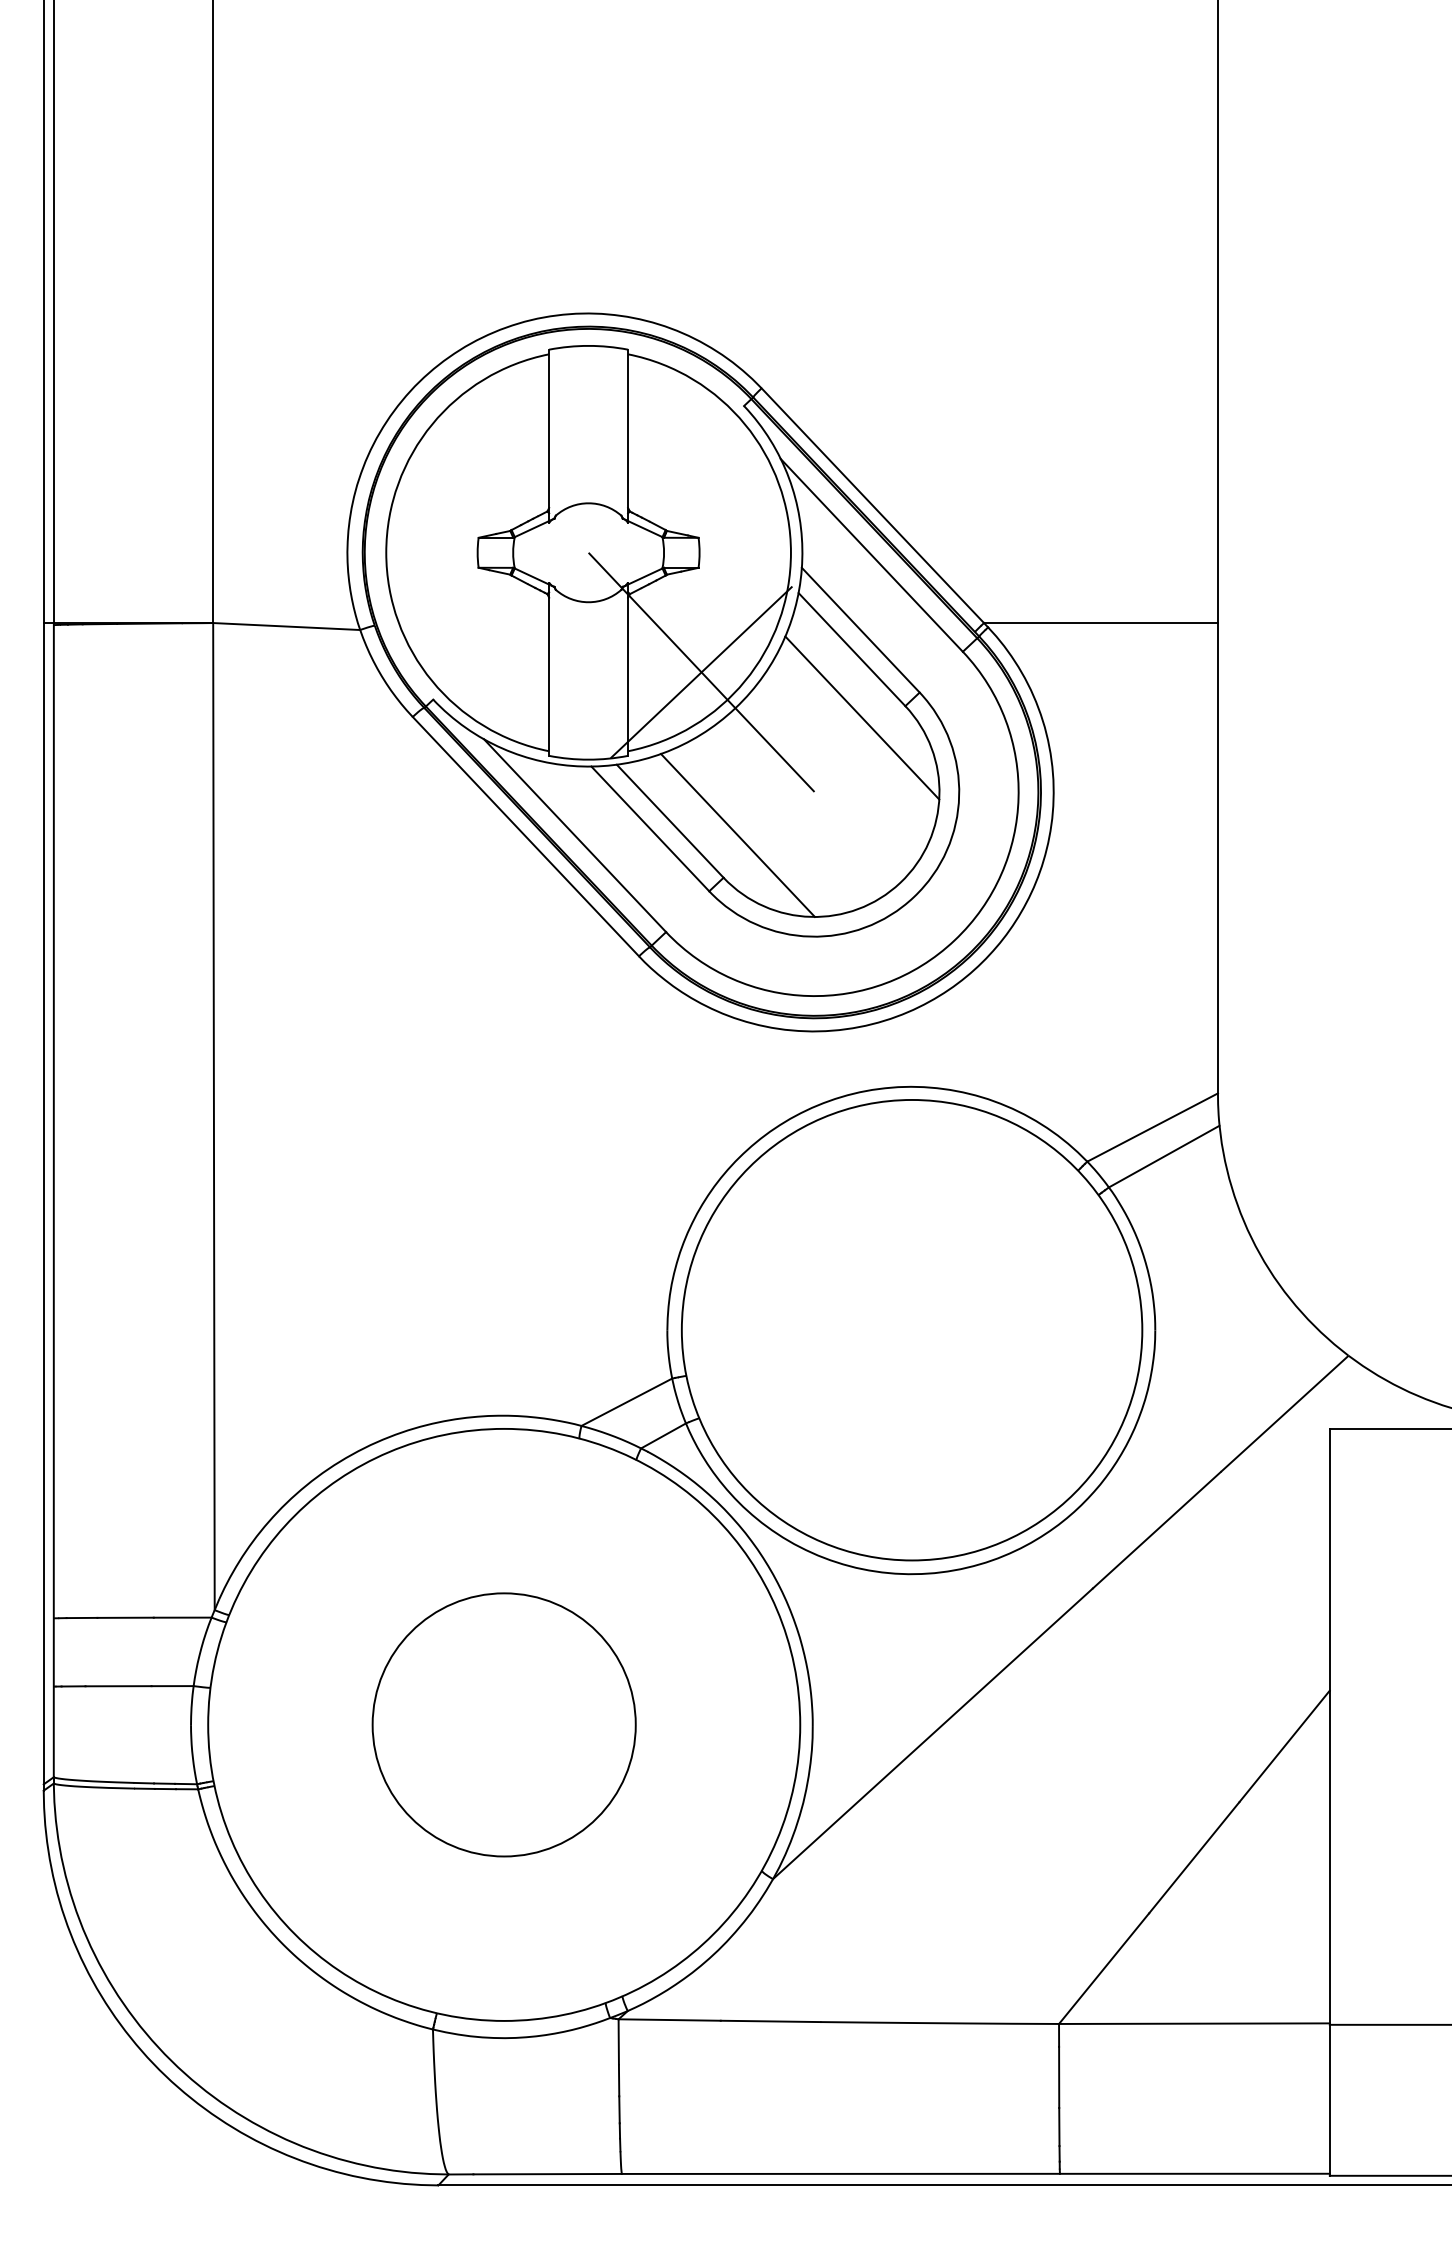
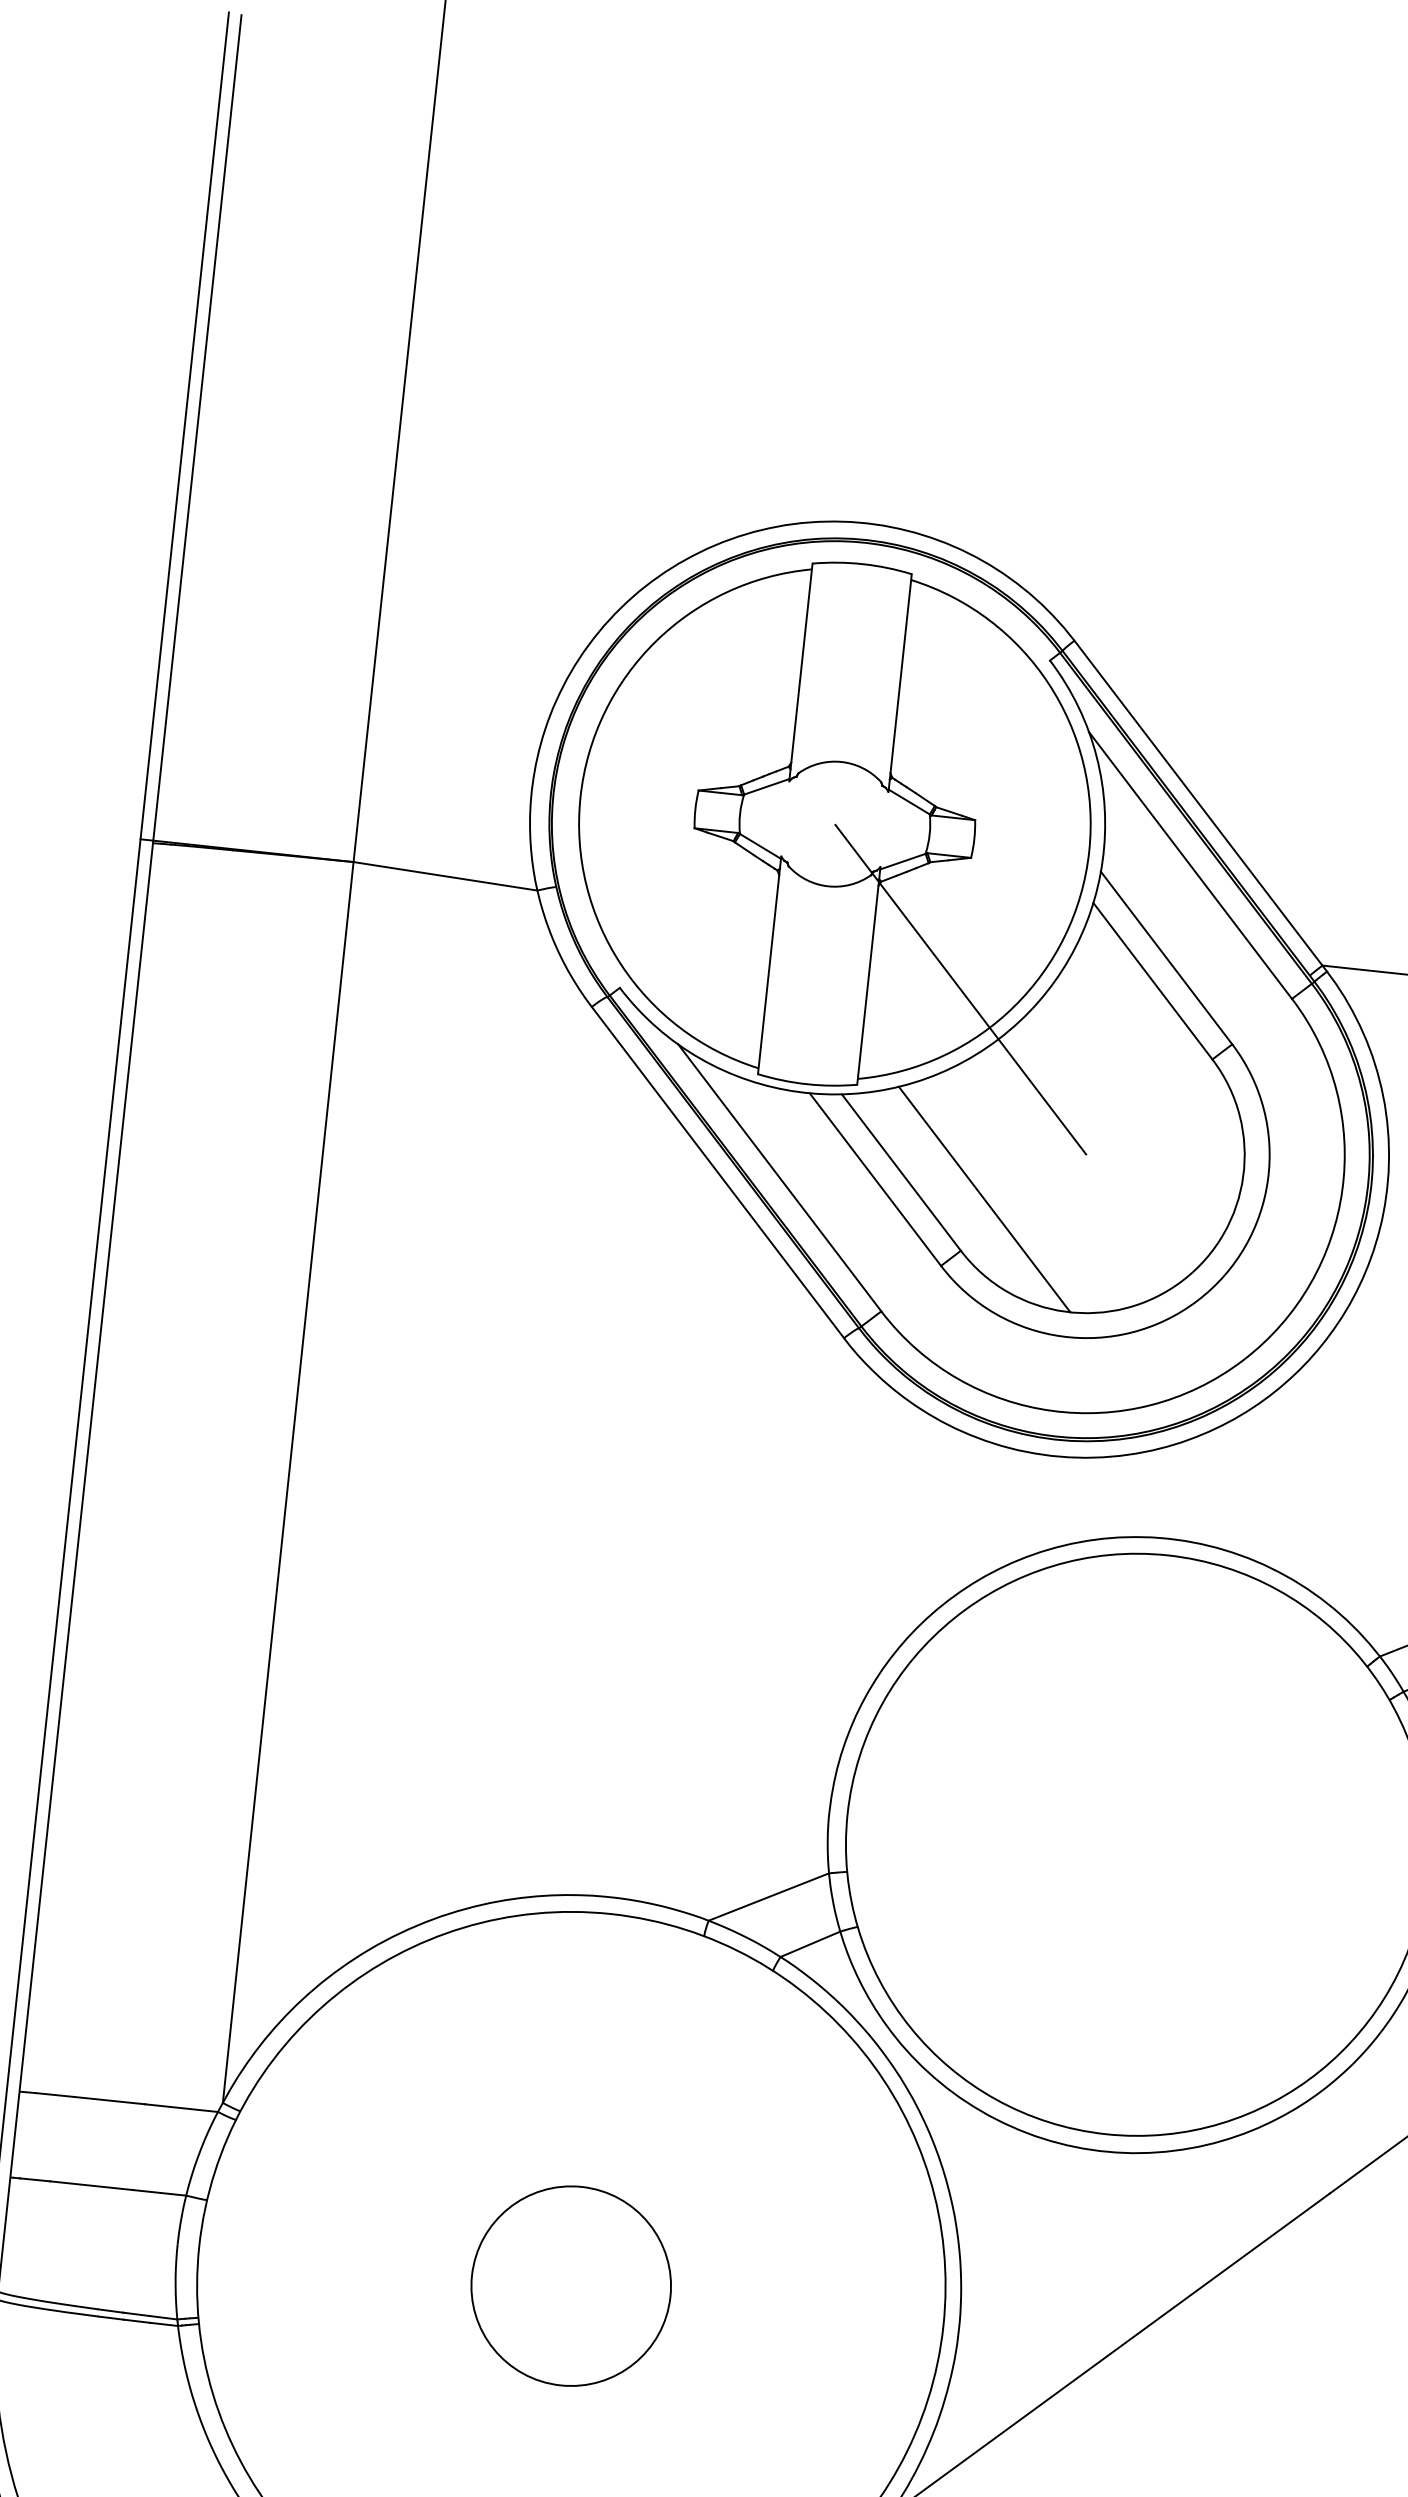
line: (701, 672) -> (960, 989), removed
line: (862, 717) -> (1157, 1068), removed
circle: (503, 1724) -> (570, 2285), size x0.6

